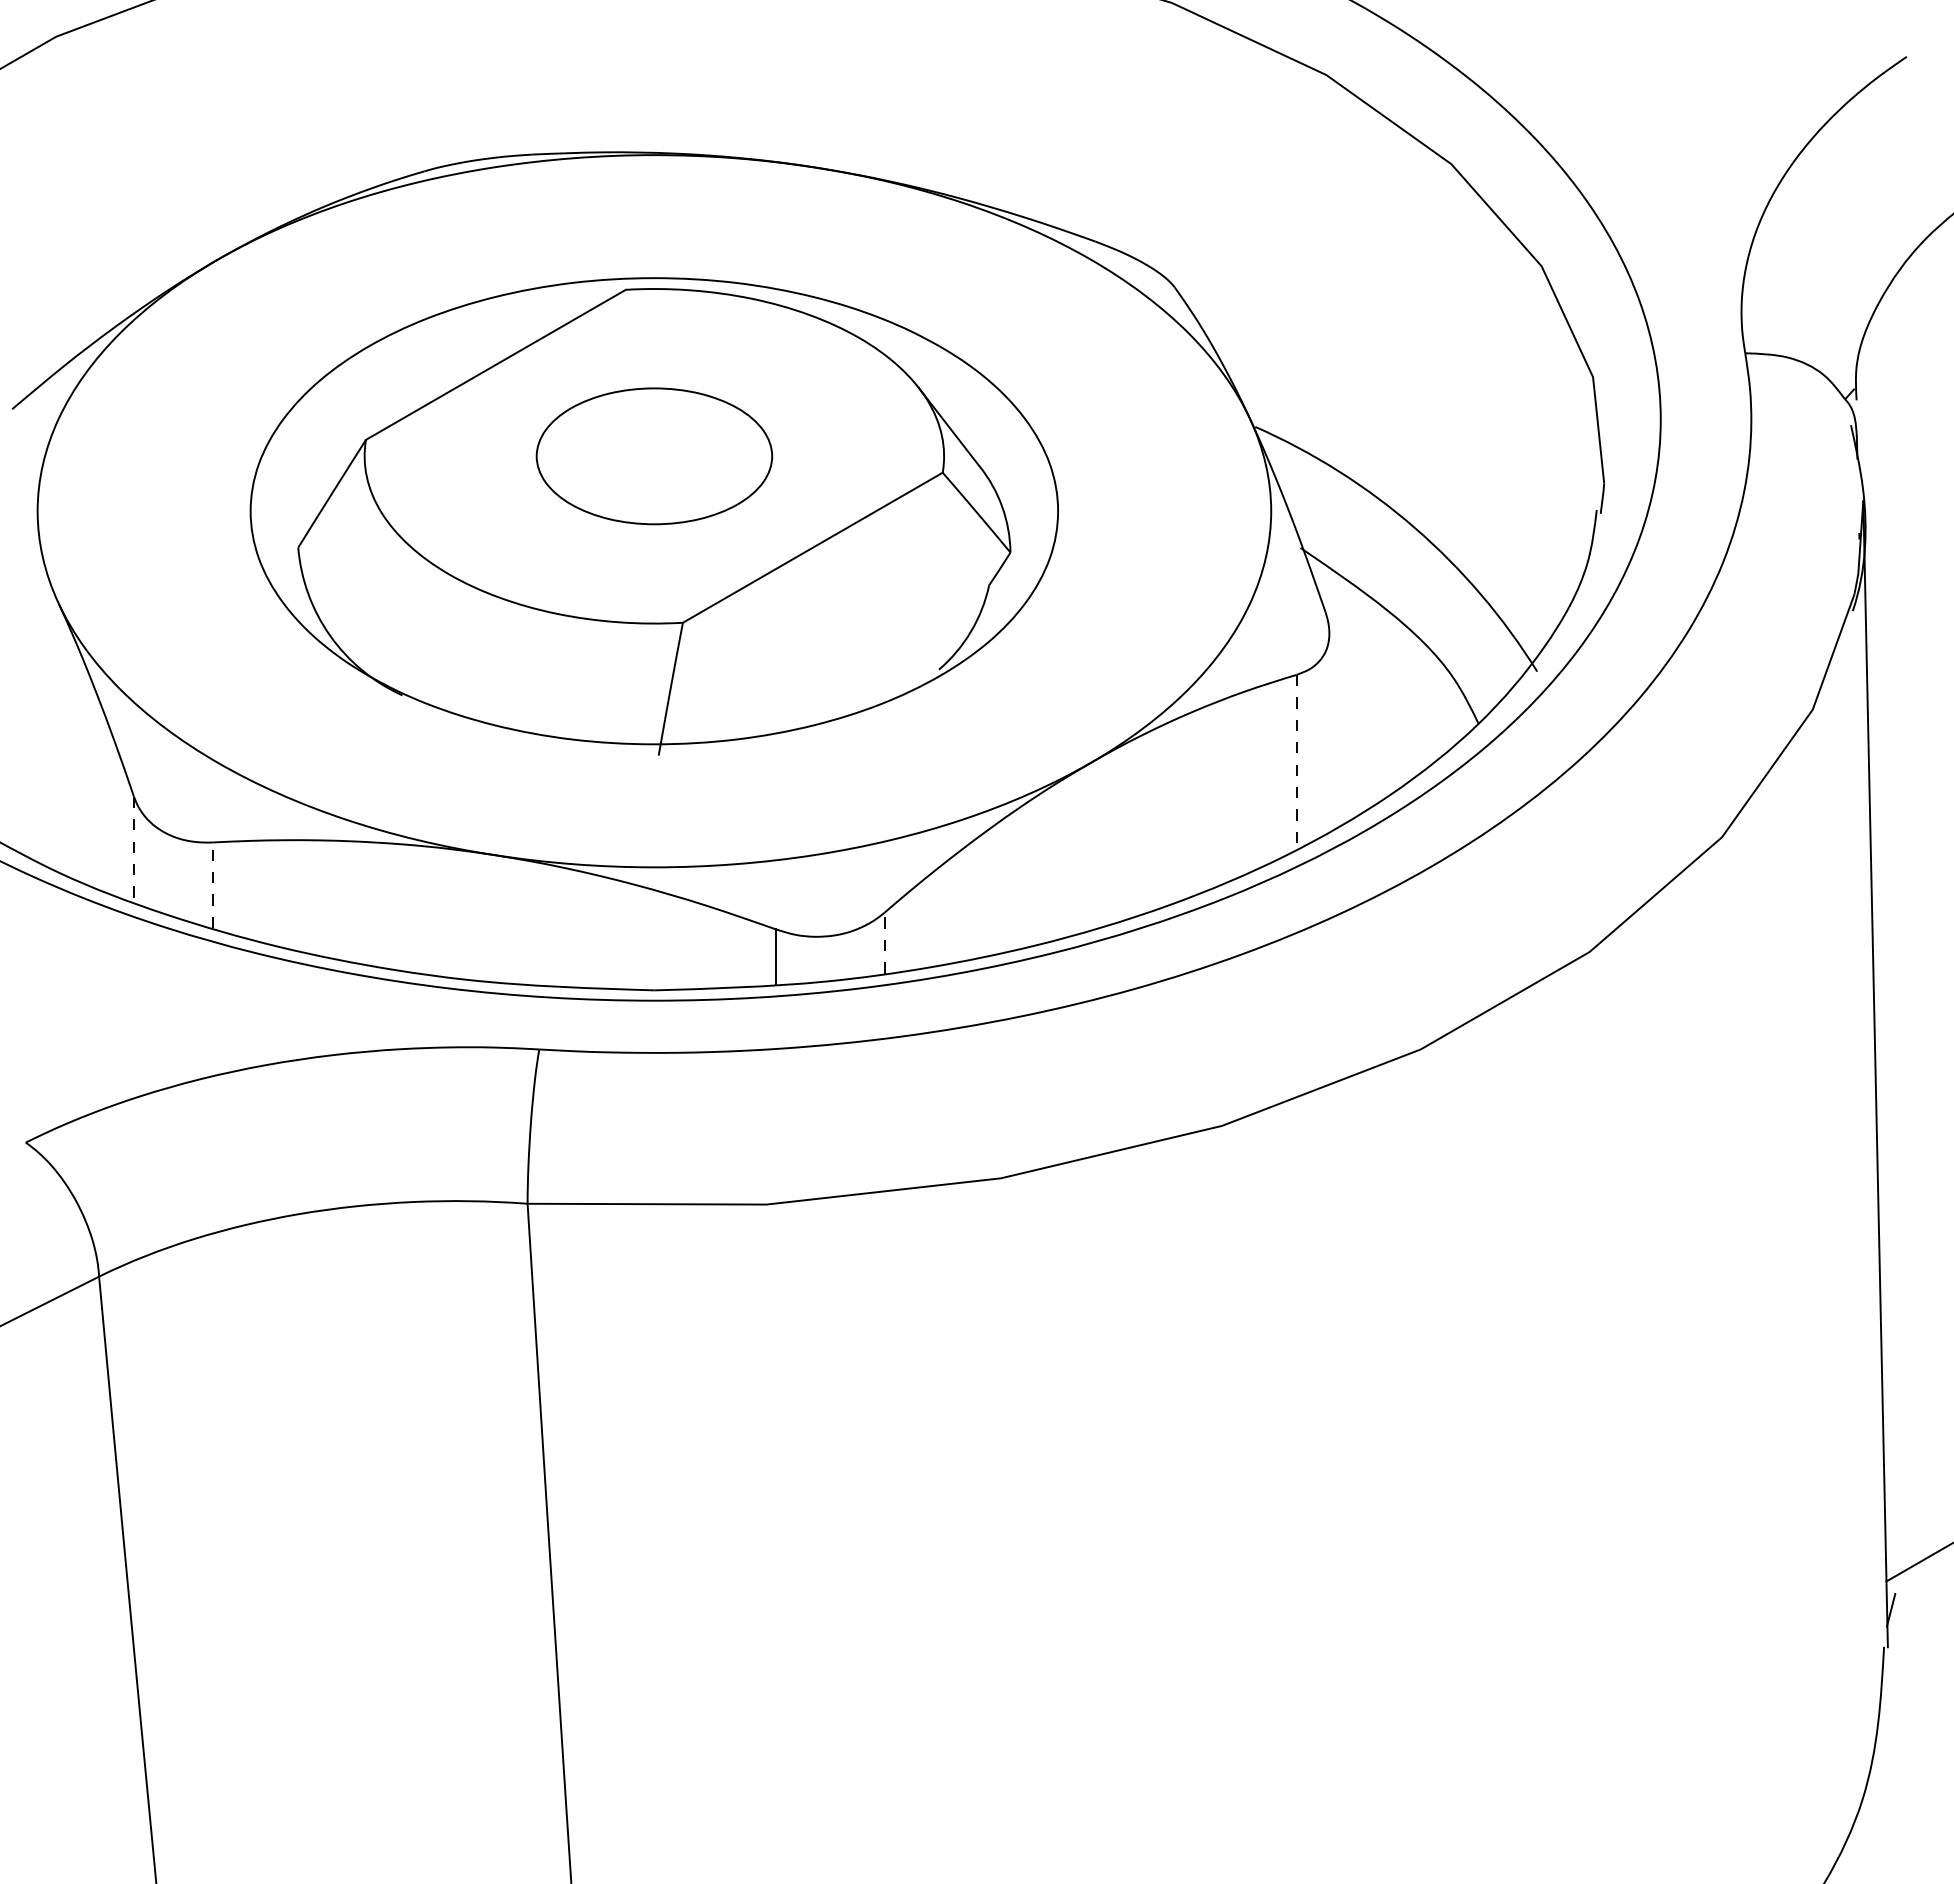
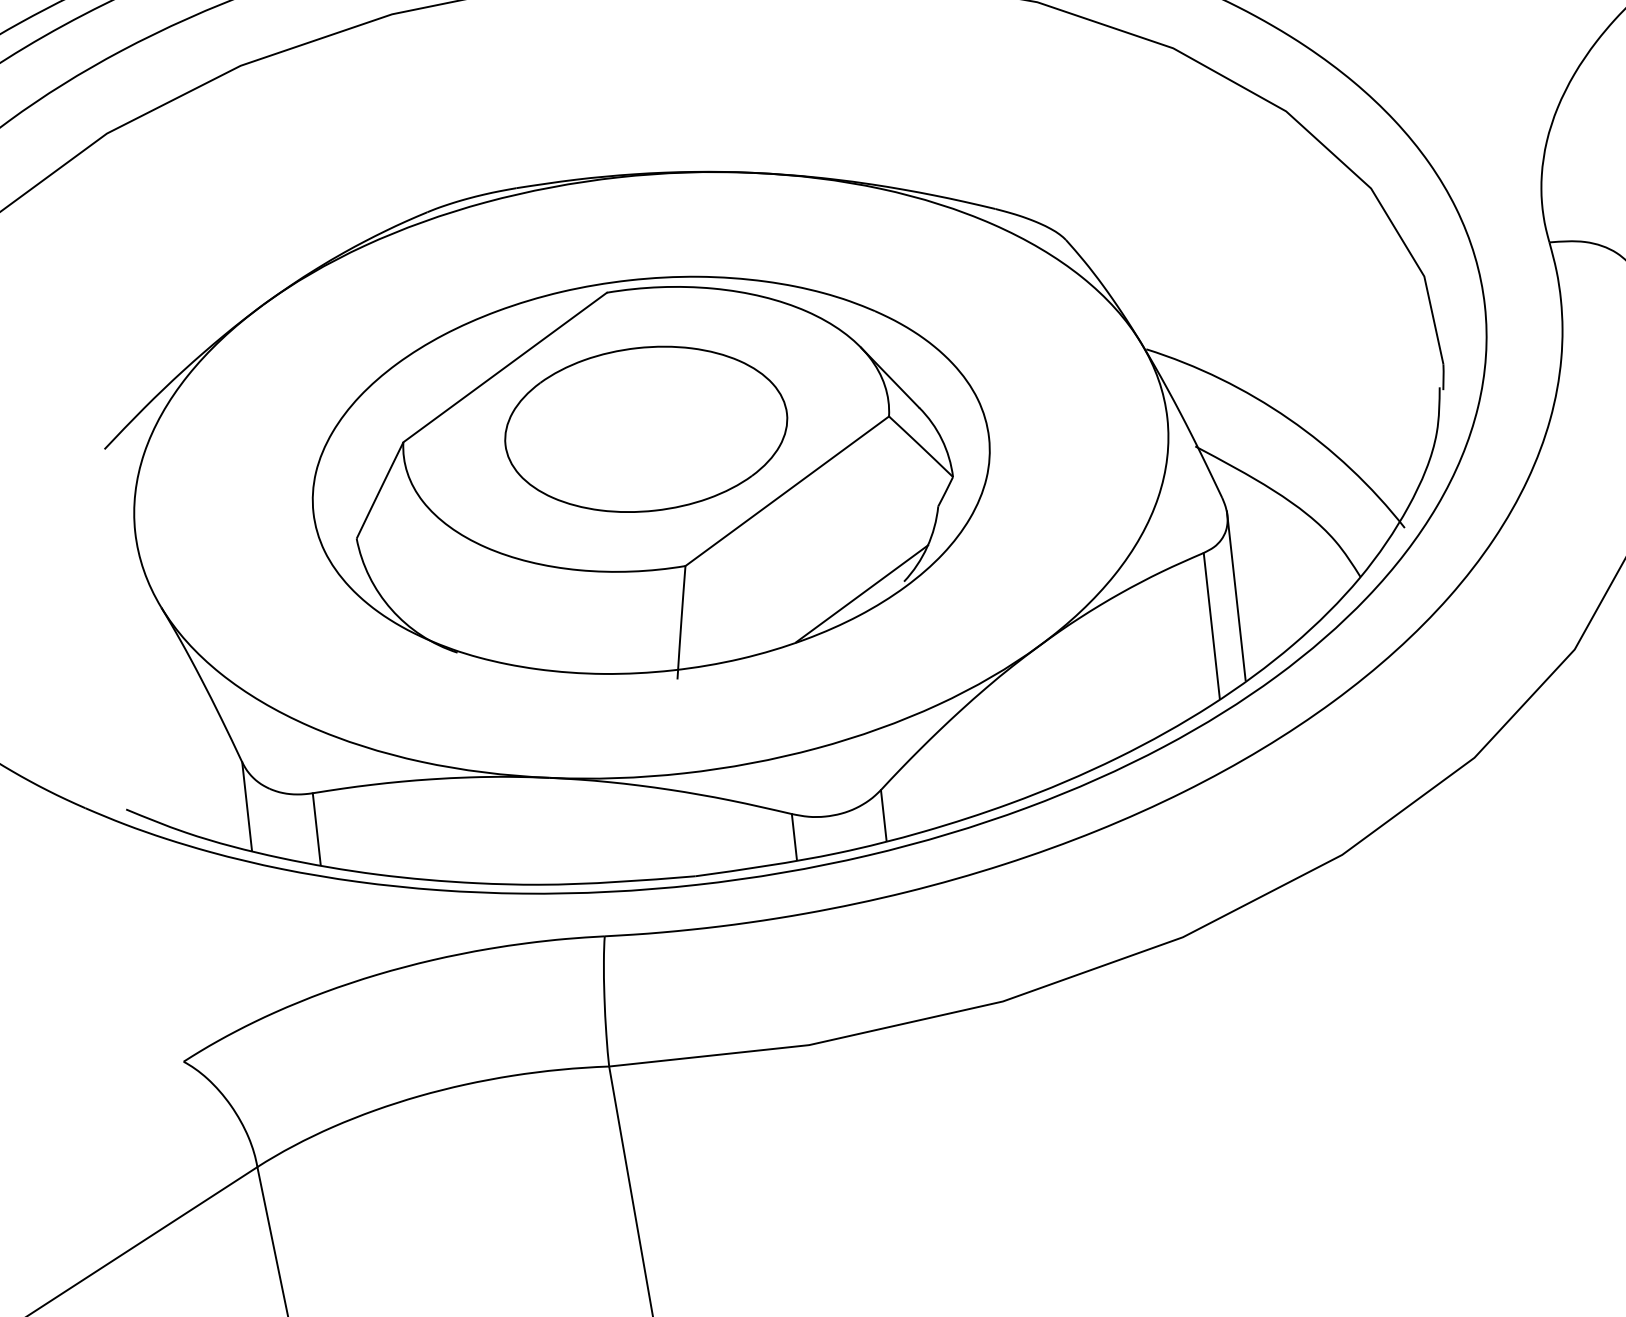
part: (654, 456) -> (646, 429), size x1.43
line: (887, 678) -> (861, 593), added
line: (1329, 729) -> (1236, 595), added
line: (1296, 762) -> (1211, 626), dashed -> solid
line: (133, 849) -> (246, 806), dashed -> solid
line: (213, 885) -> (316, 829), dashed -> solid
line: (884, 942) -> (883, 814), dashed -> solid

